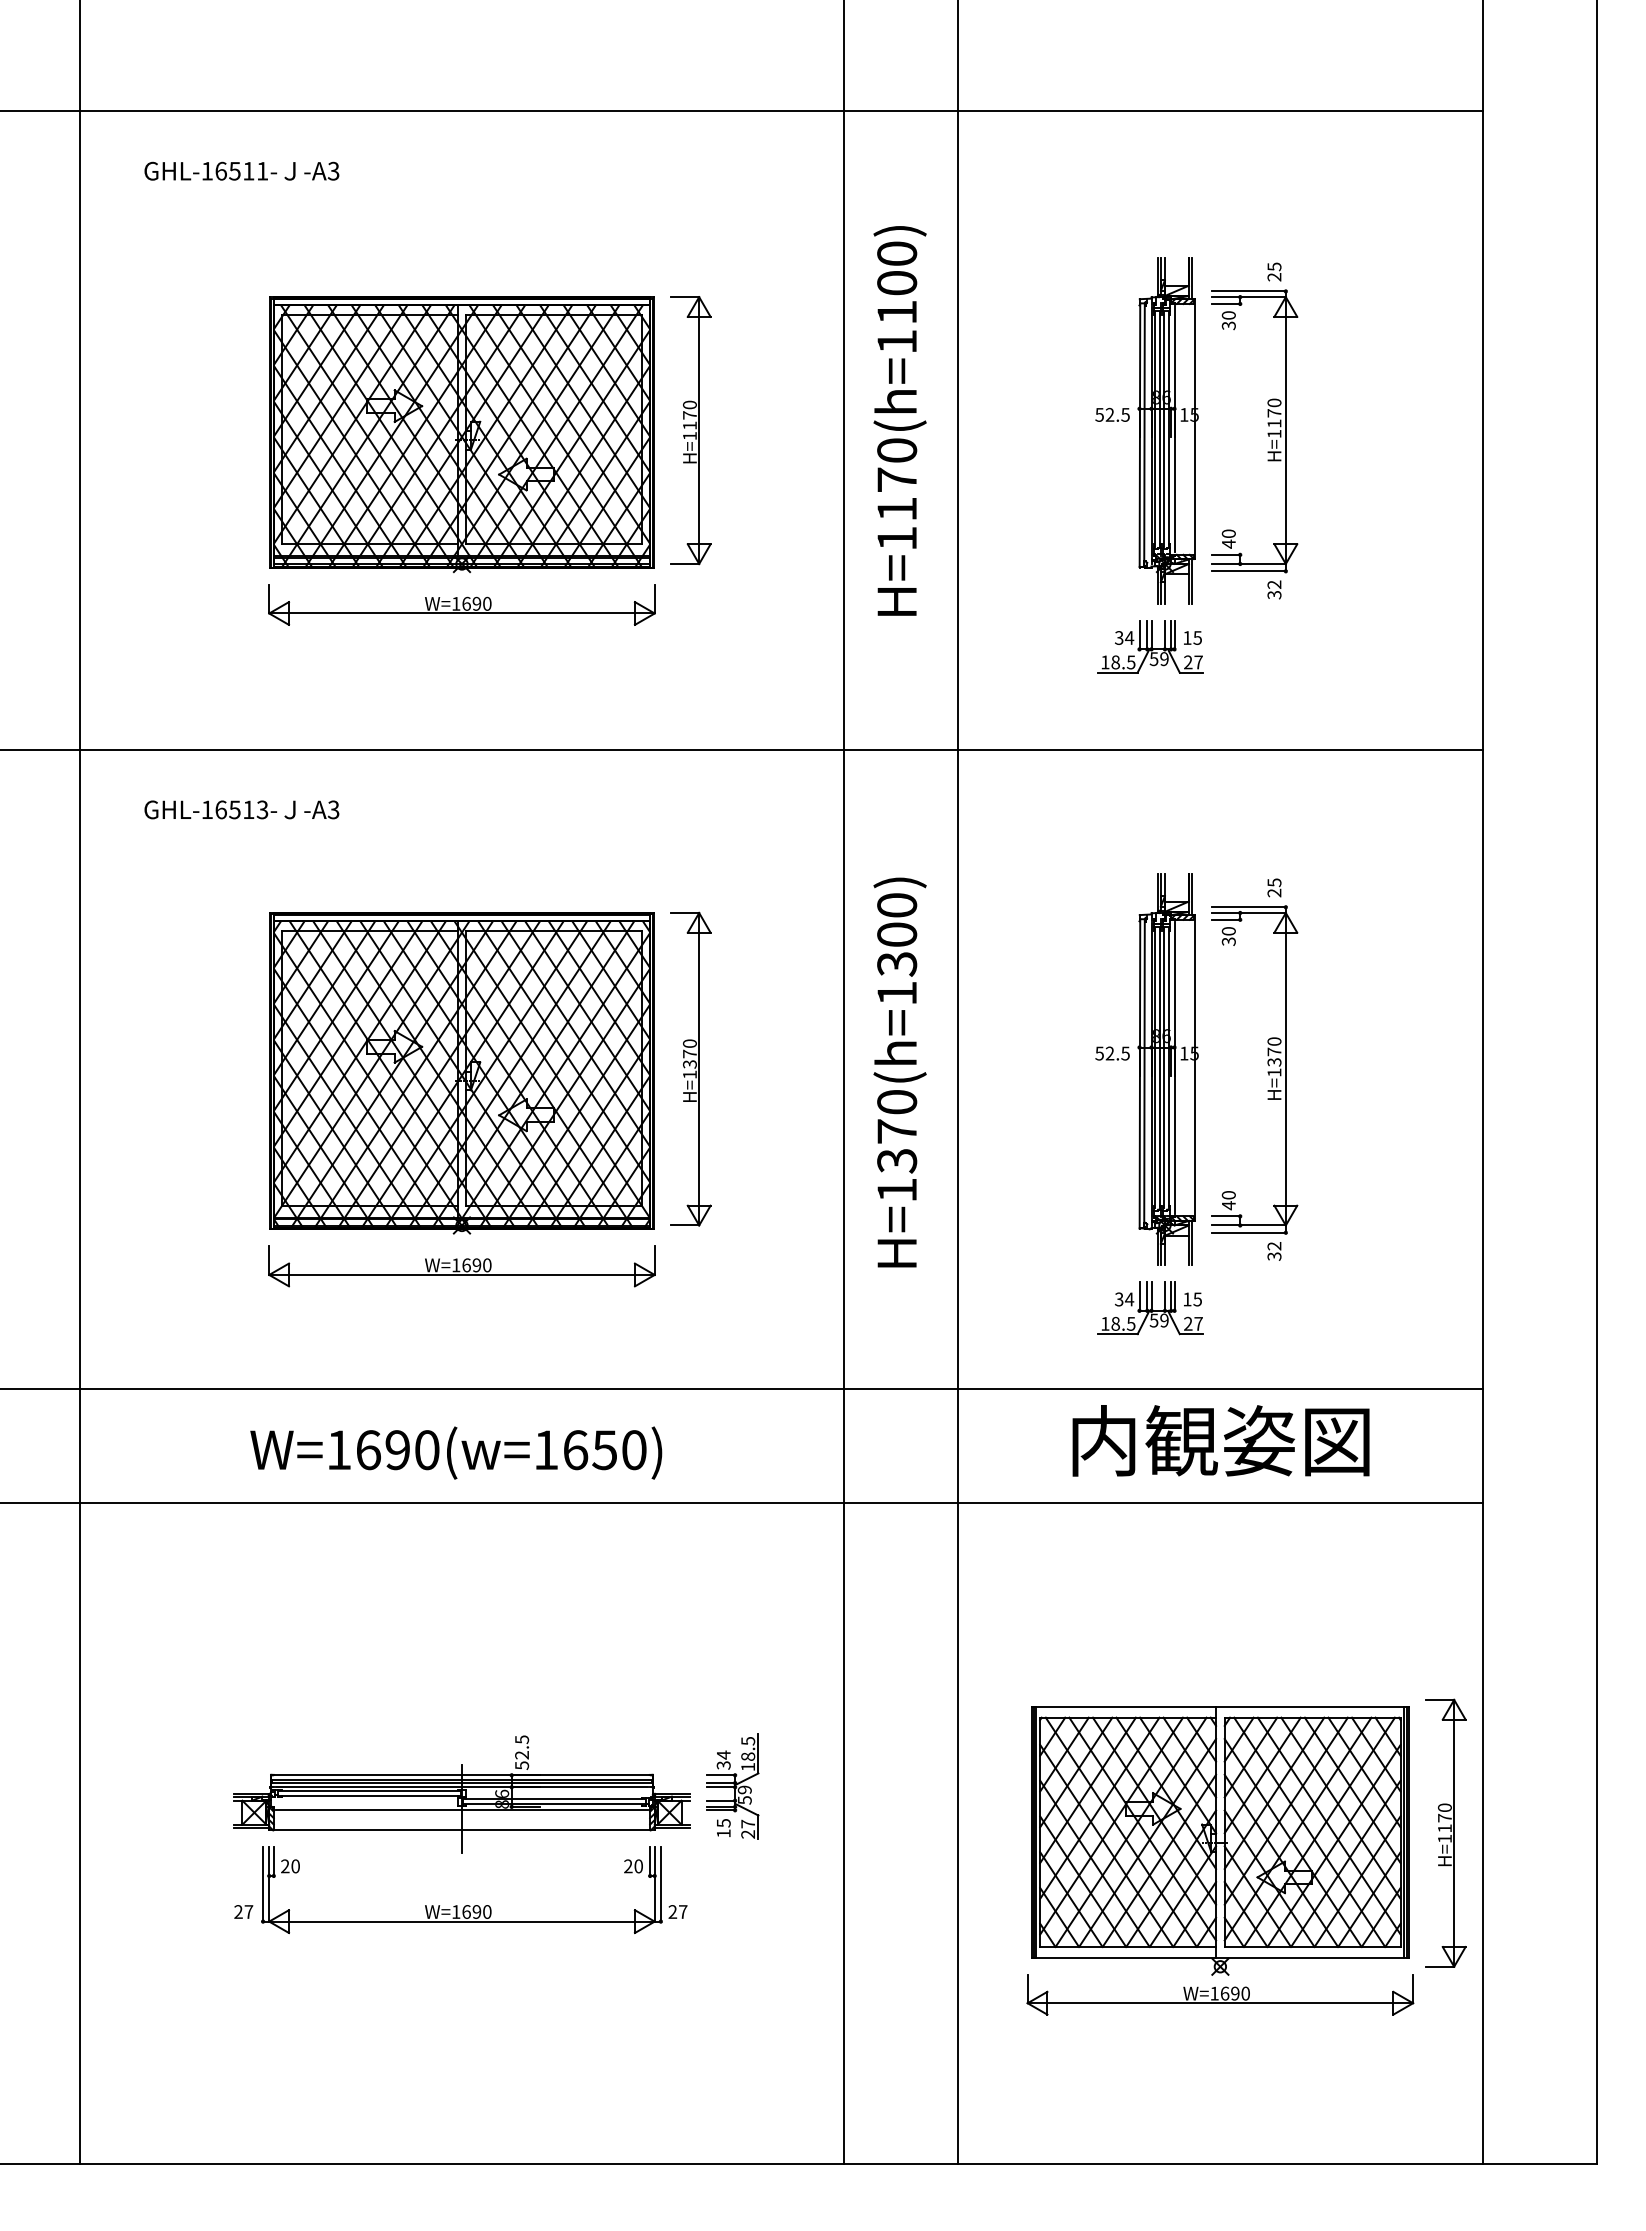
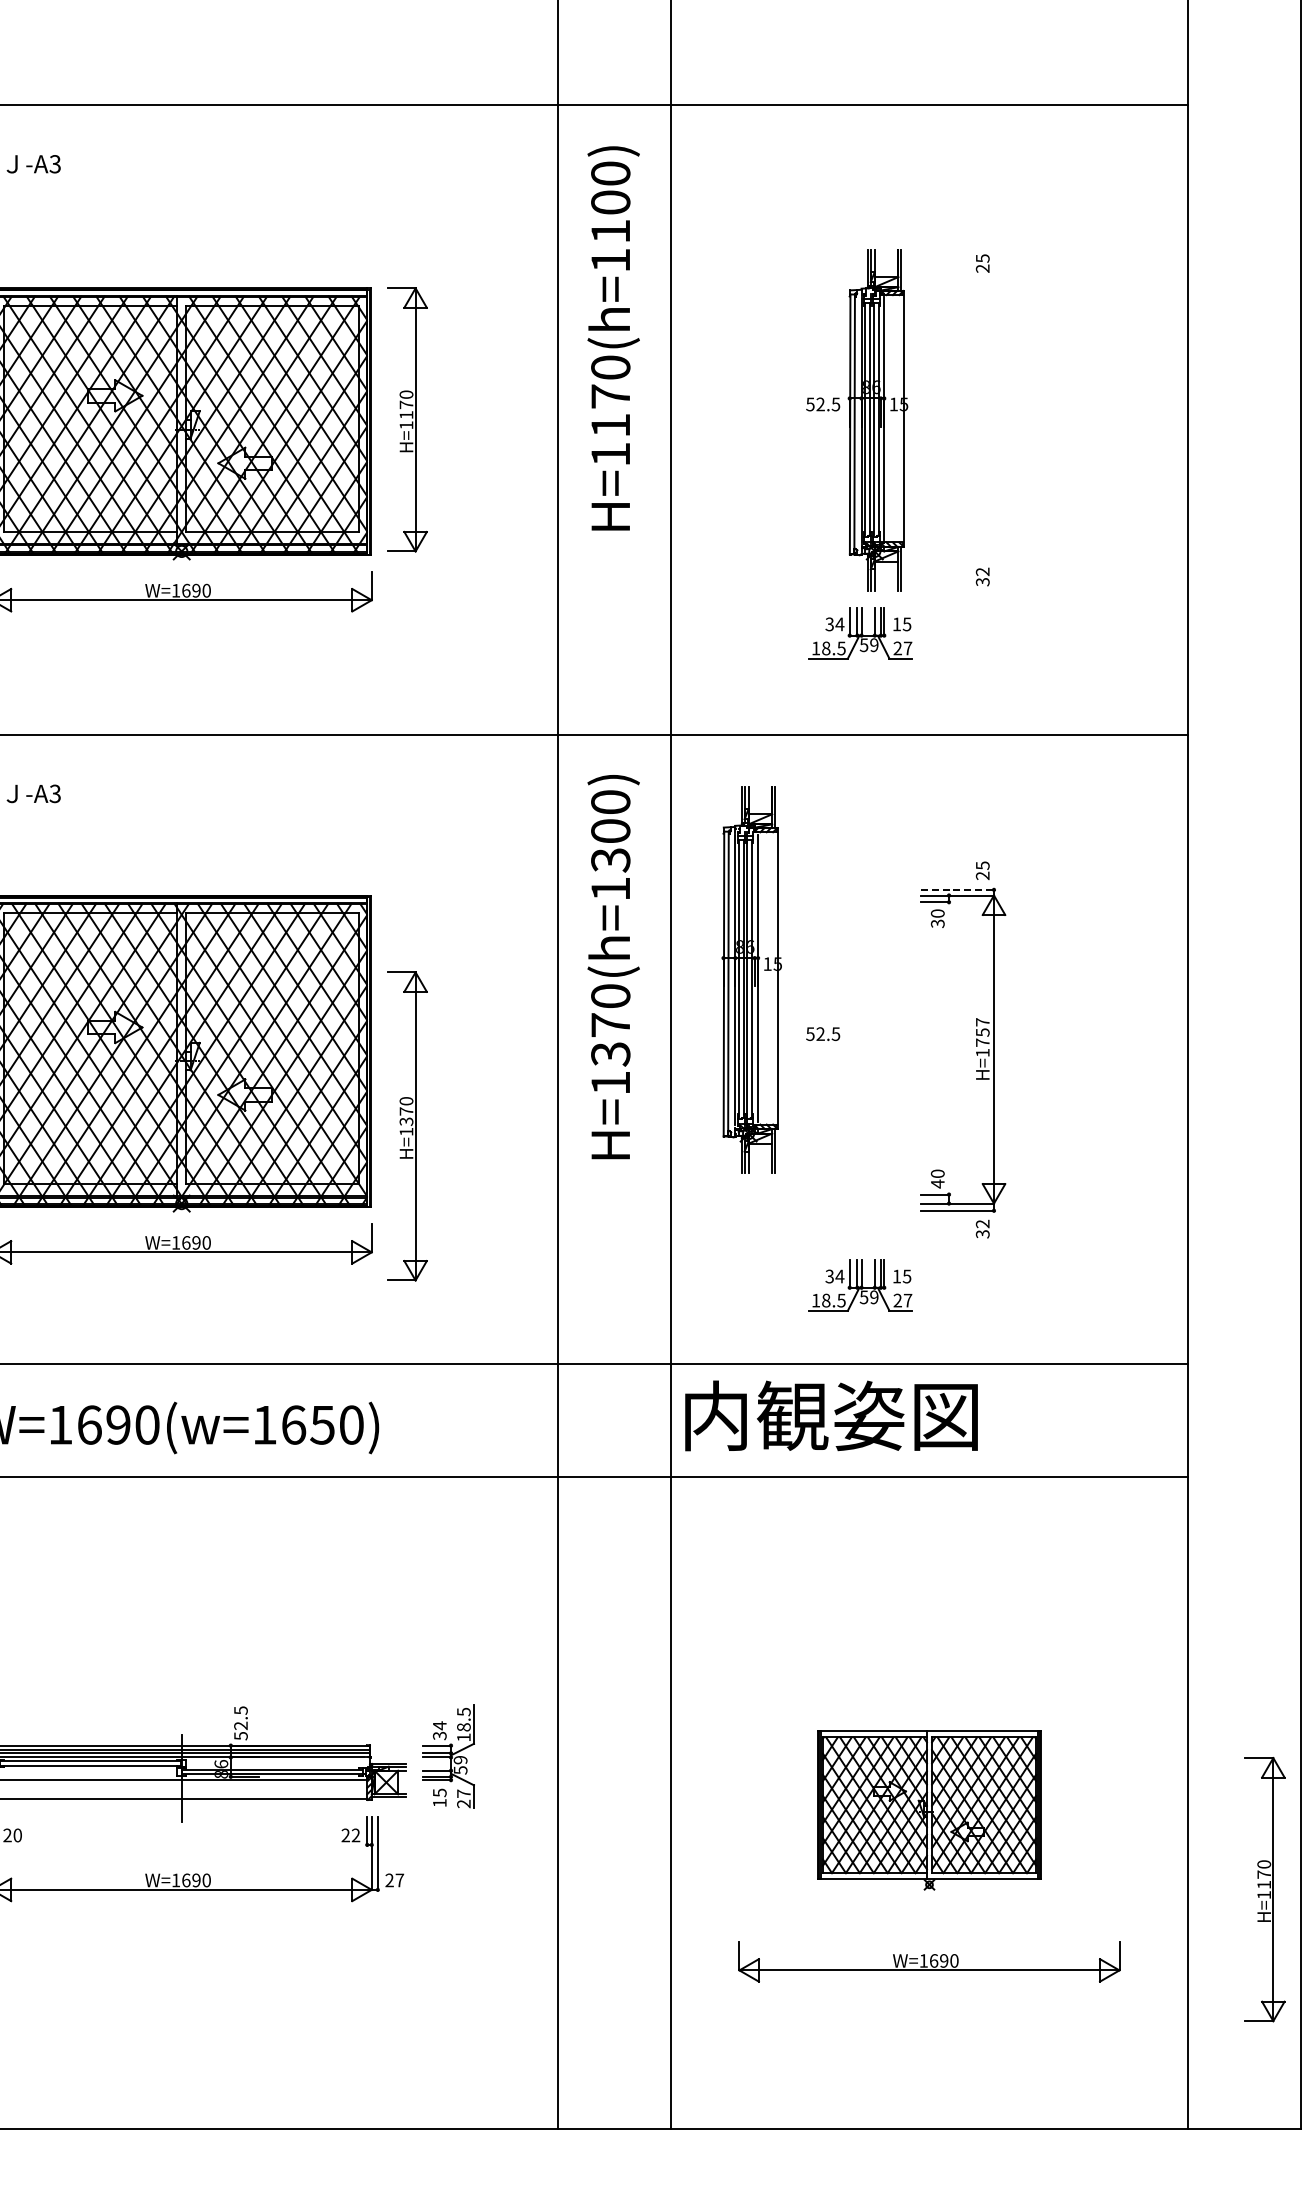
text: (899, 420) -> (613, 337), moved
part: (1267, 433) -> (975, 422), removed
line: (1249, 907) -> (958, 890), solid -> dashed
text: (1274, 1051) -> (982, 1032), H=1370 -> H=1757
part: (690, 1068) -> (407, 1125), moved
part: (1167, 1069) -> (751, 979), moved
text: (899, 1072) -> (613, 967), moved
text: (1220, 1440) -> (830, 1415), moved
part: (1445, 1832) -> (1264, 1888), moved
part: (1220, 1840) -> (929, 1809), size x0.6
text: (638, 1866) -> (355, 1835), 20 -> 22

